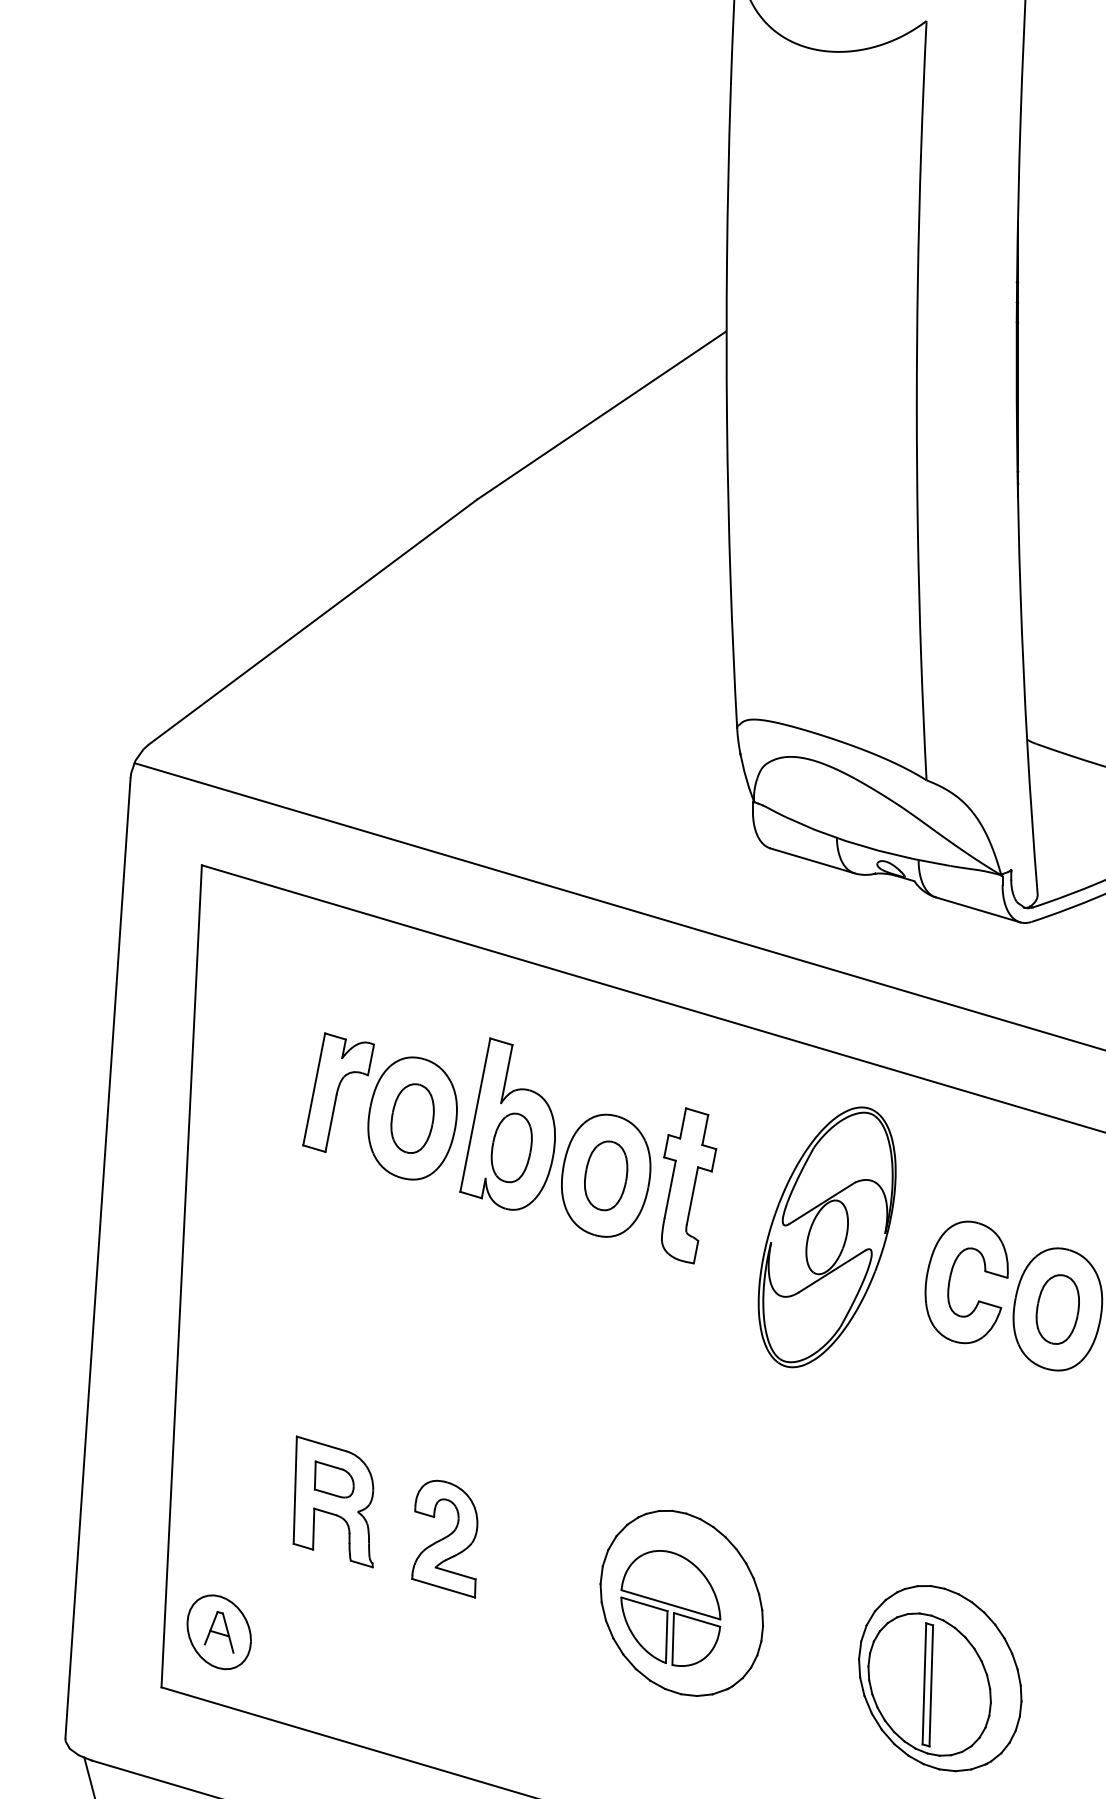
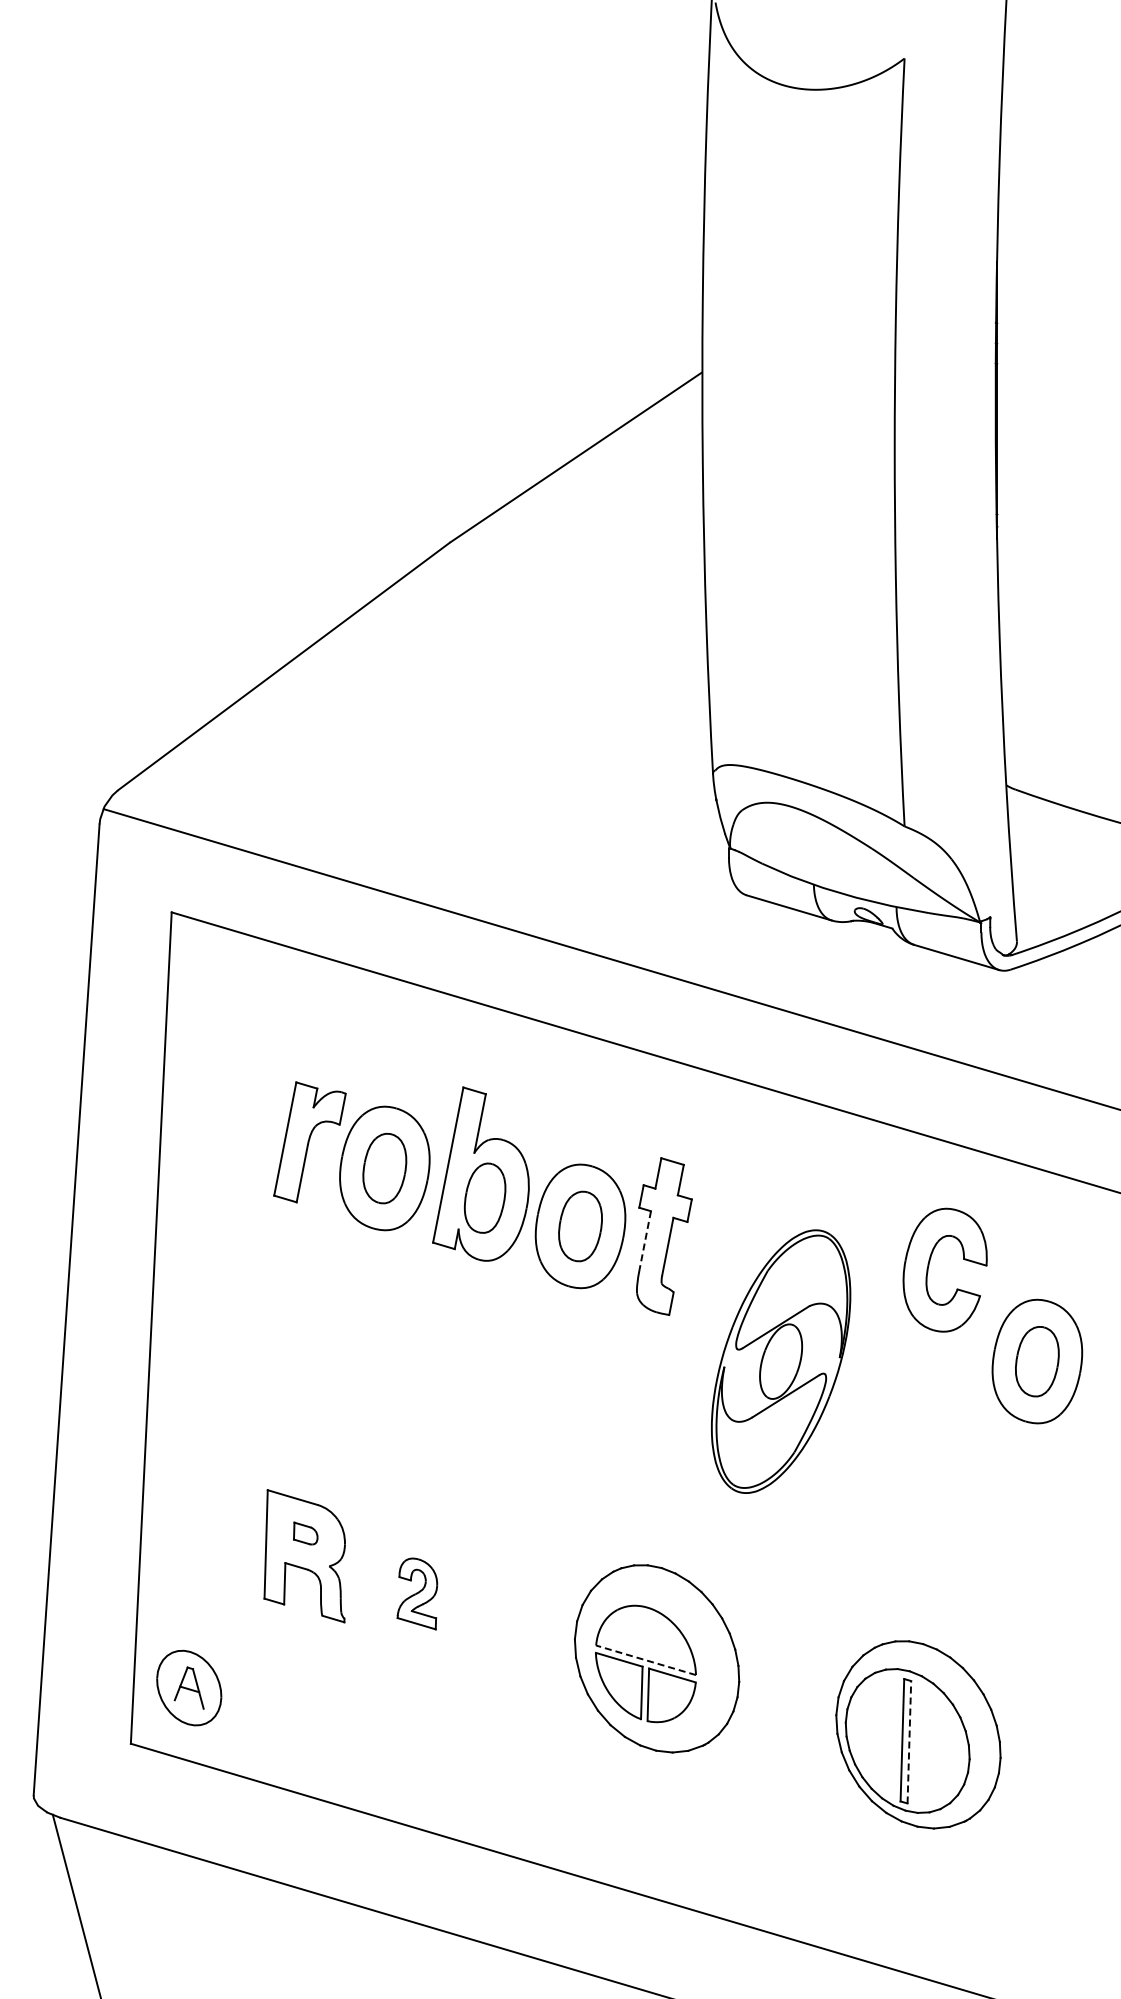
line: (670, 1189) -> (645, 1240), solid -> dashed
part: (827, 1237) -> (781, 1361), moved
part: (951, 1278) -> (929, 1266), moved
part: (334, 1479) -> (305, 1533), size x0.6
part: (444, 1538) -> (417, 1593), size x0.6
line: (670, 1605) -> (645, 1660), solid -> dashed
line: (931, 1685) -> (909, 1741), solid -> dashed

